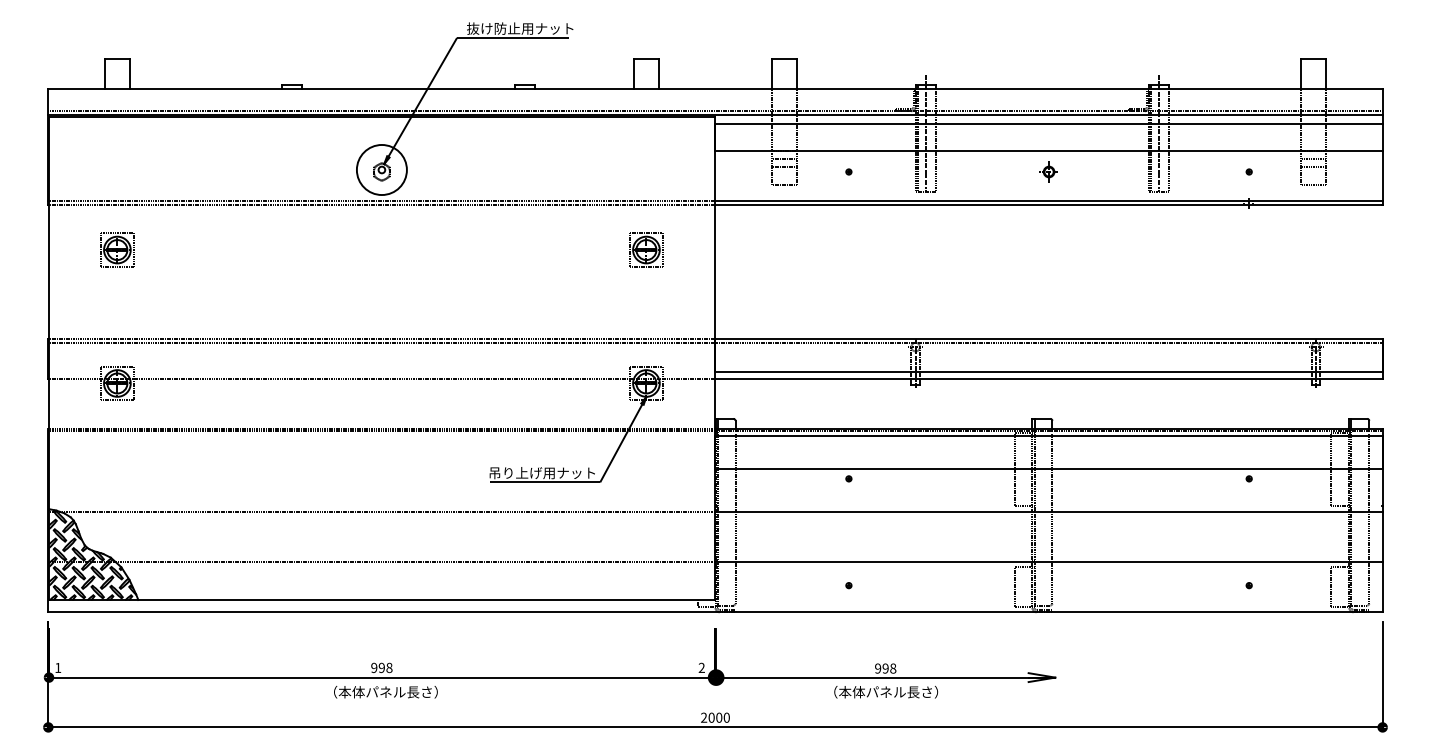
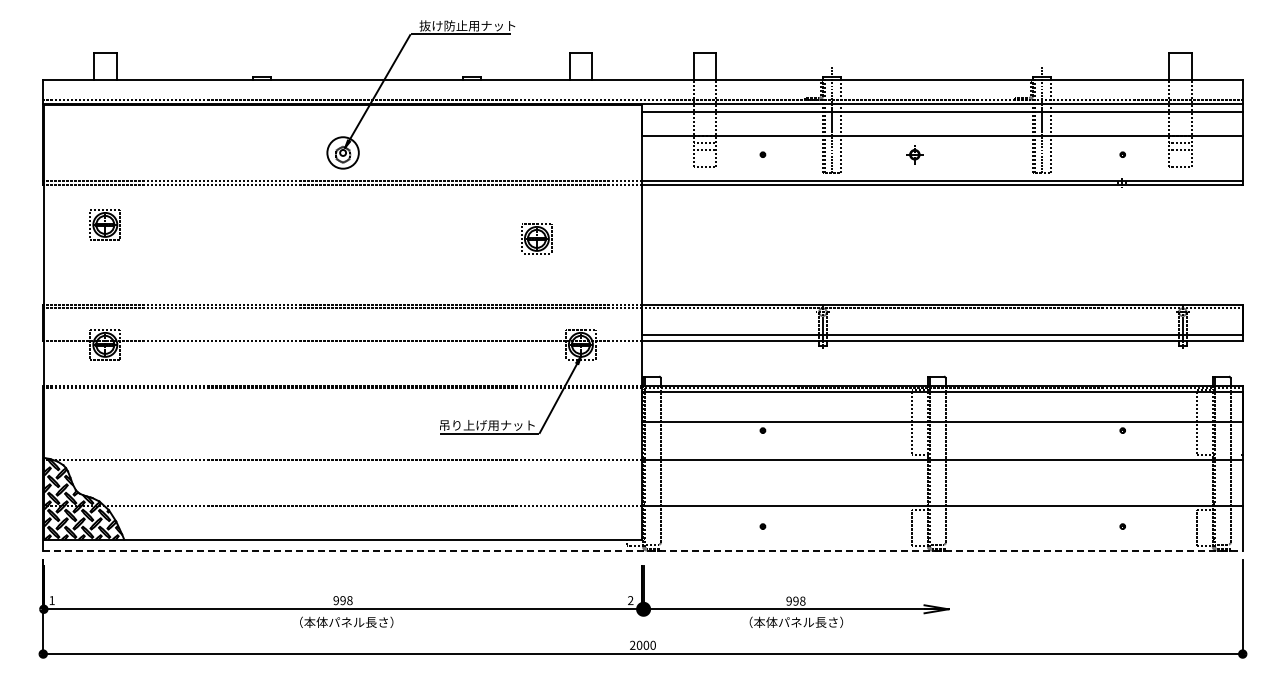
circle: (381, 169) -> (342, 152), size x0.7
part: (1048, 171) -> (914, 154), moved
part: (645, 249) -> (536, 238), moved
line: (714, 612) -> (642, 550), solid -> dashed

